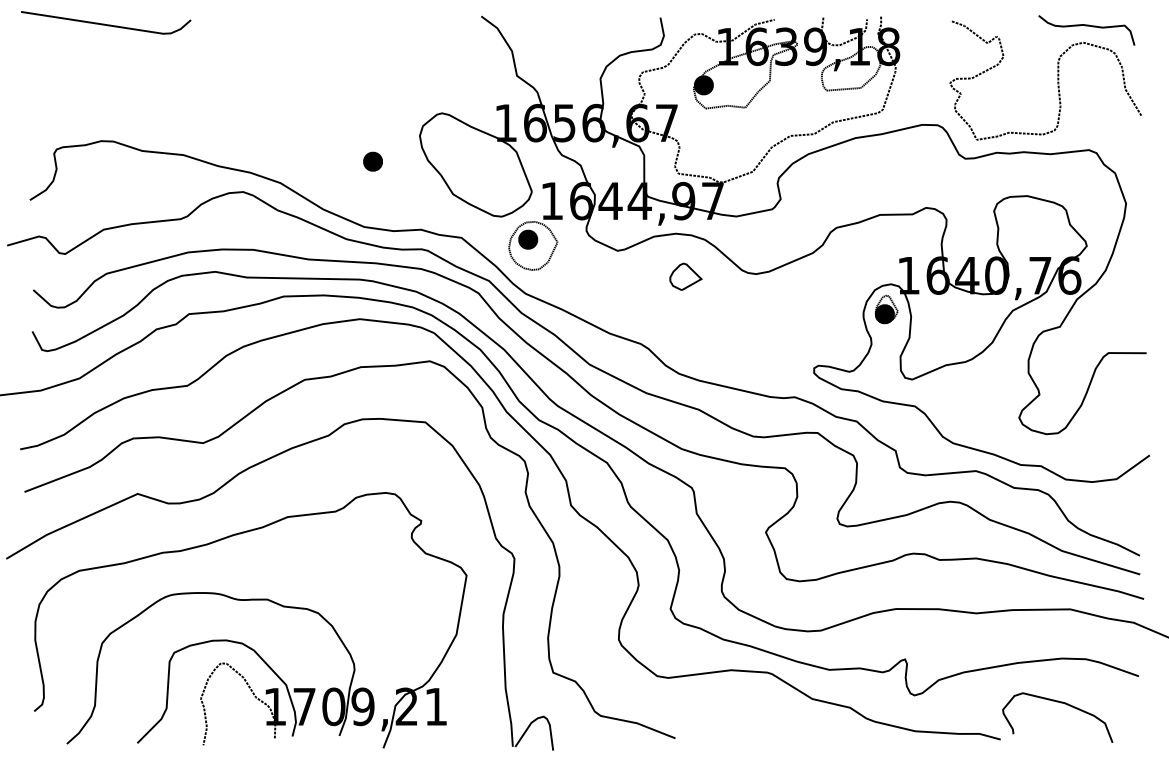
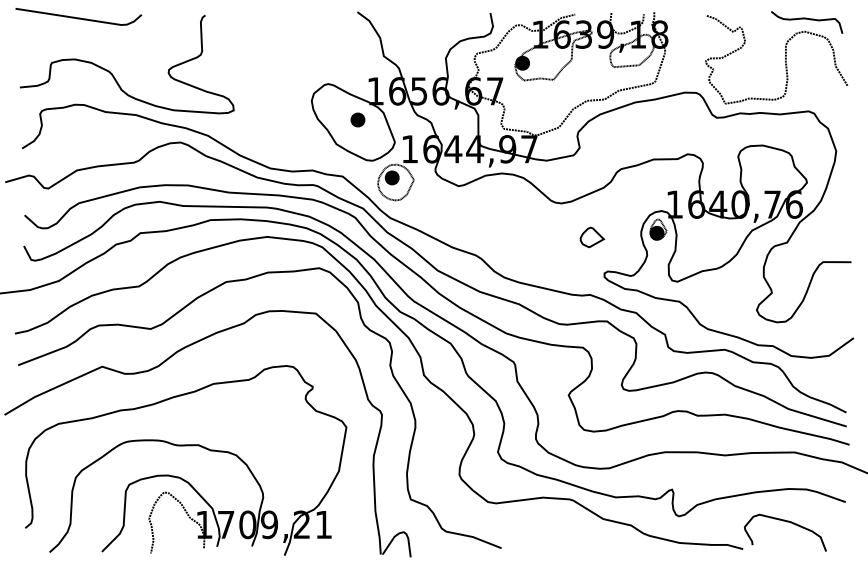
curve: (152, 100) -> (113, 74), added
part: (372, 161) -> (357, 119), moved
part: (686, 275) -> (592, 236), moved

